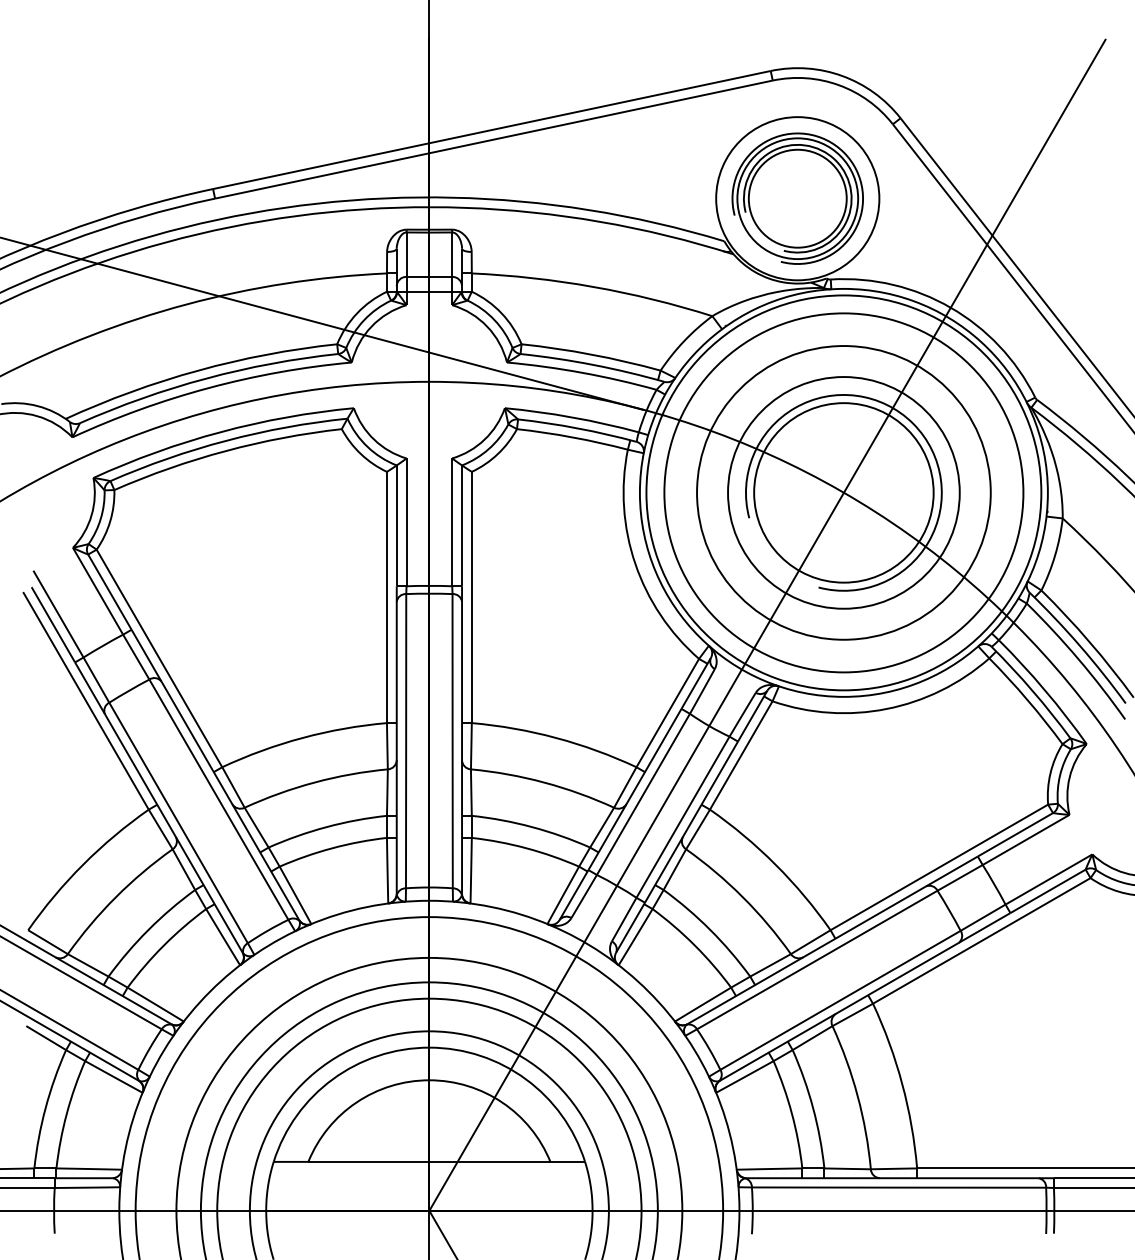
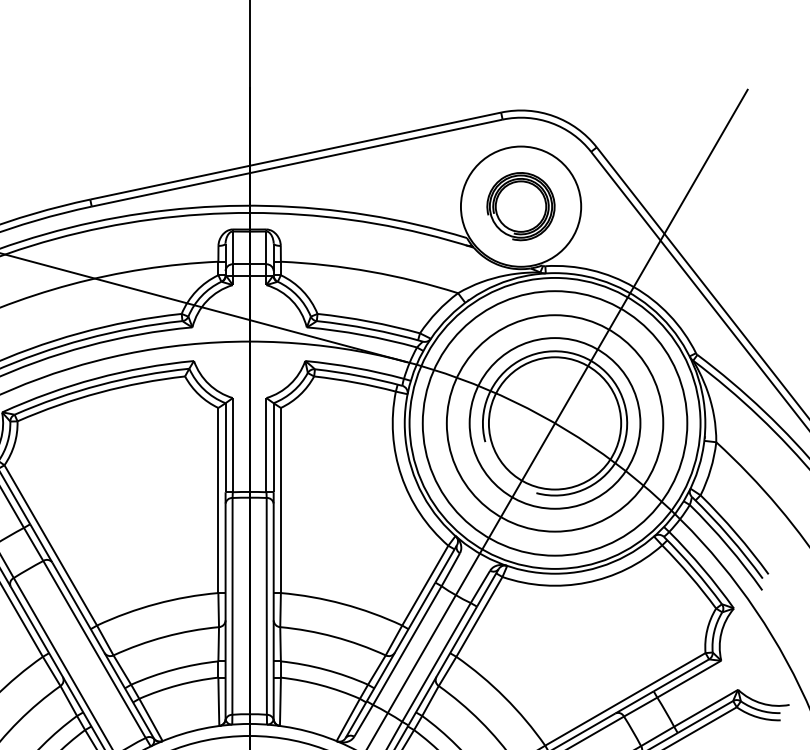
part: (797, 198) -> (520, 206), size x0.7

